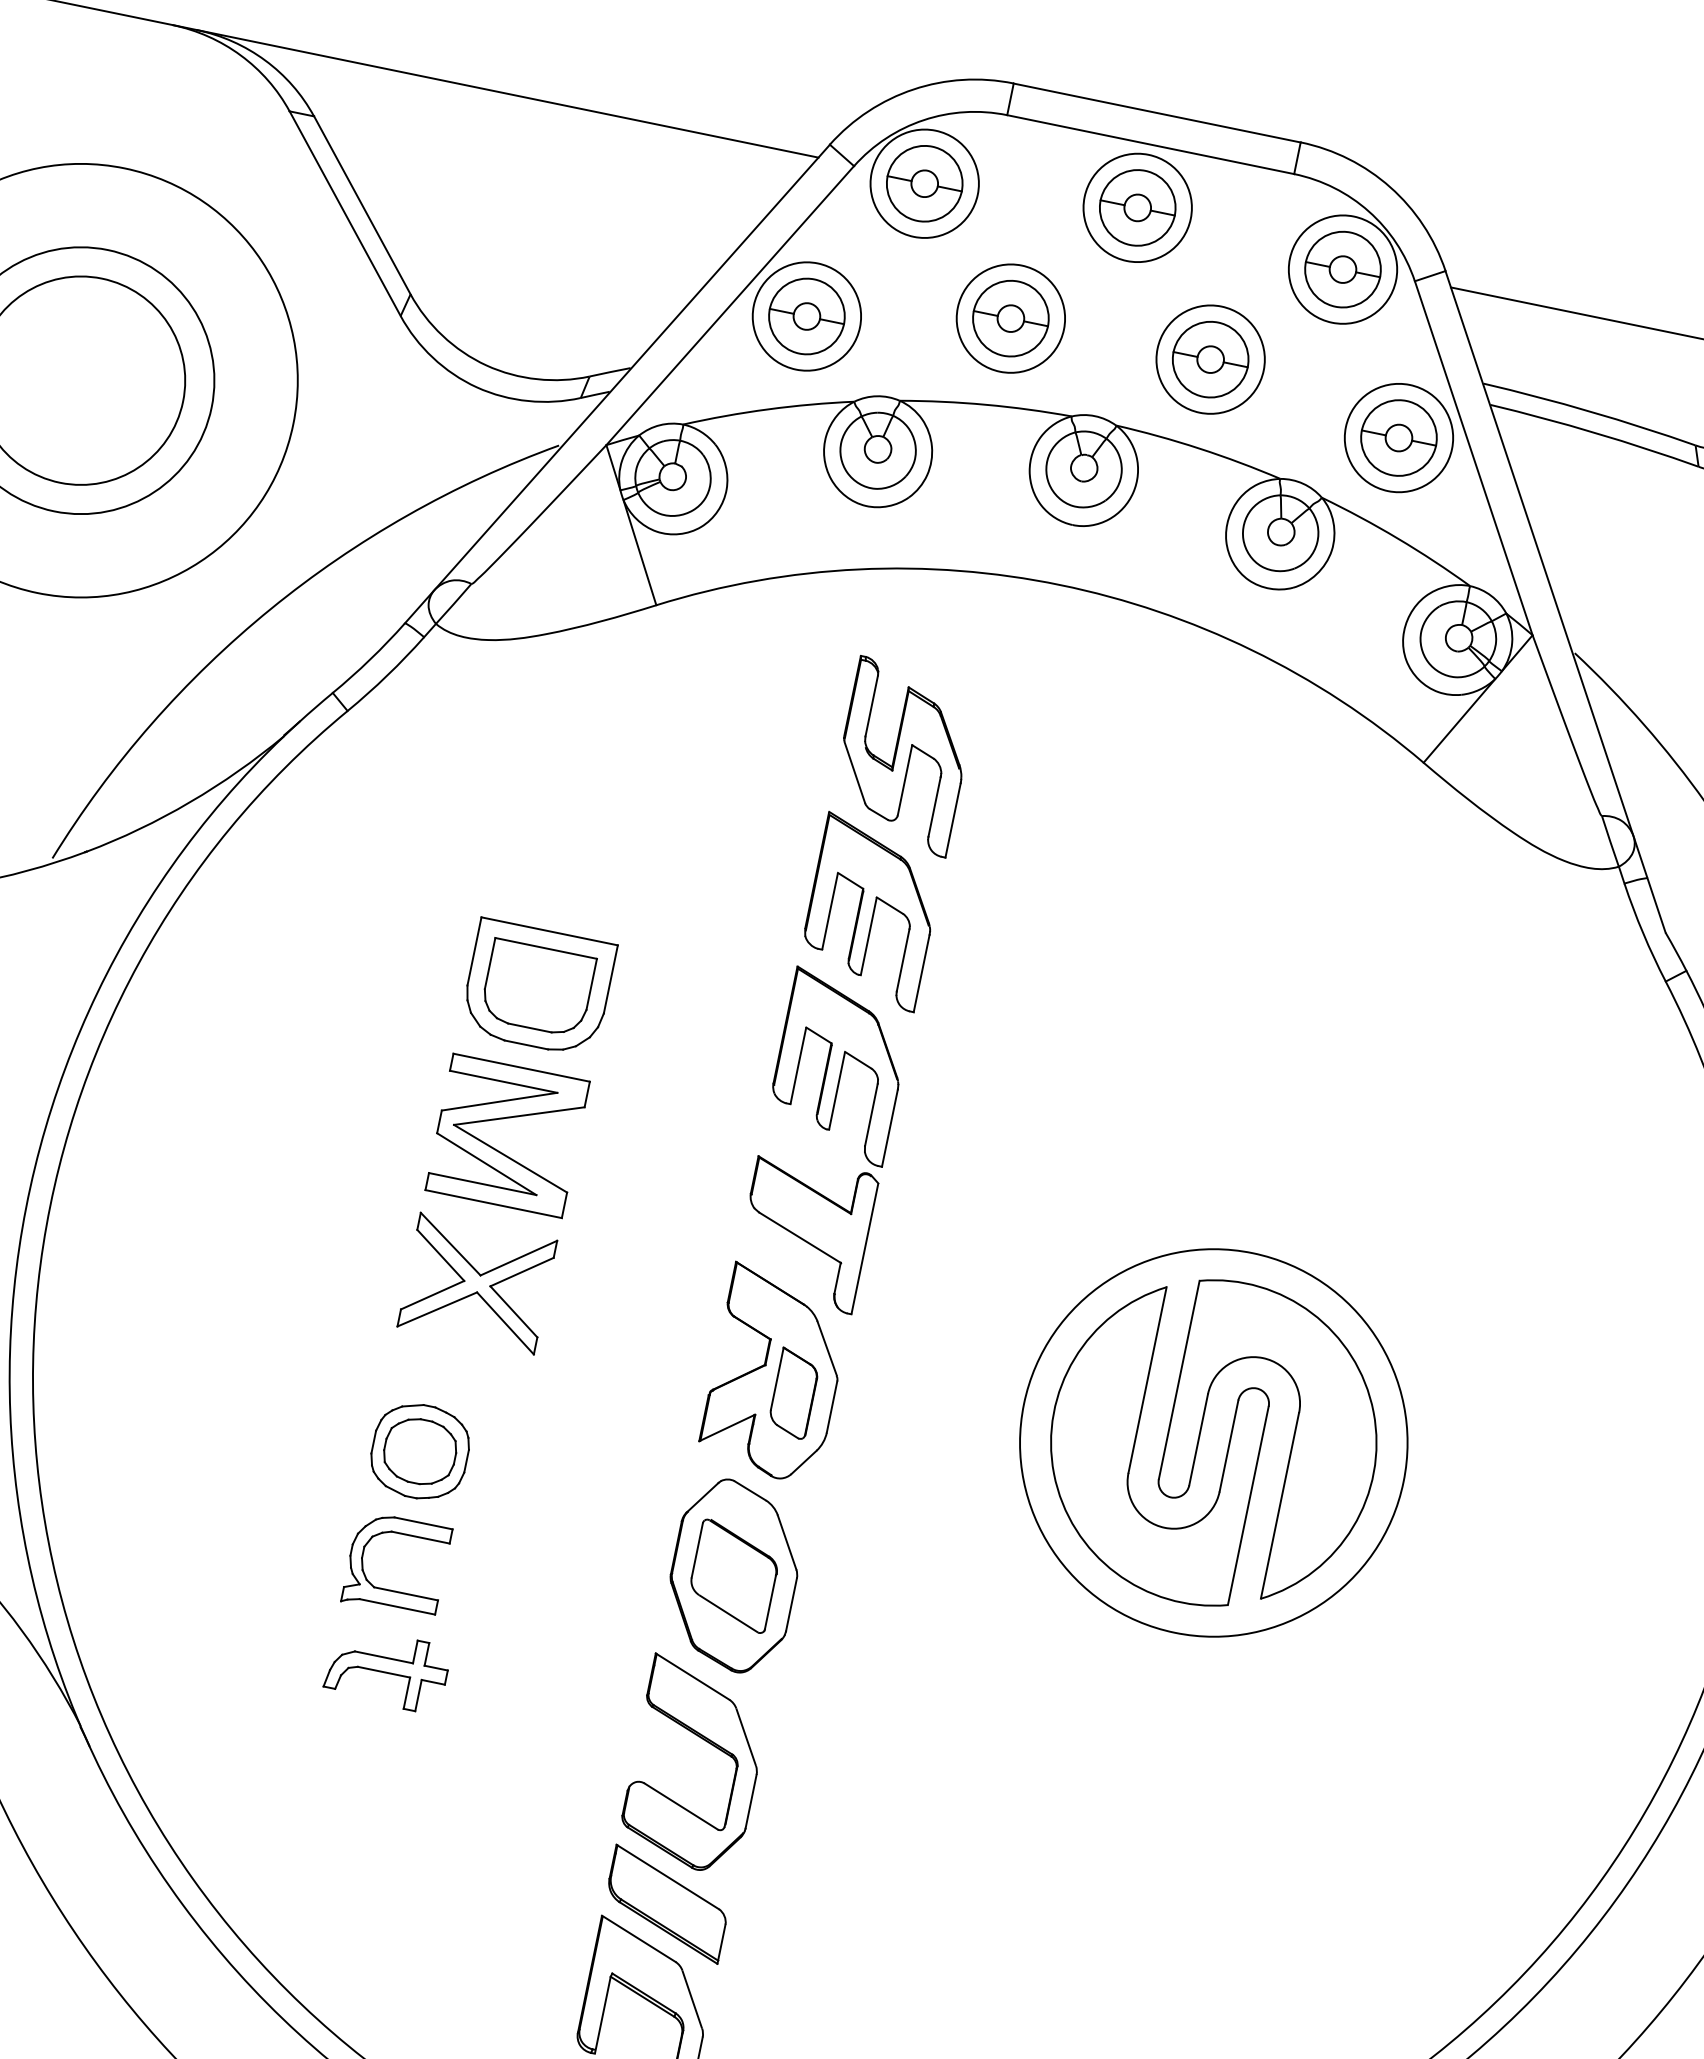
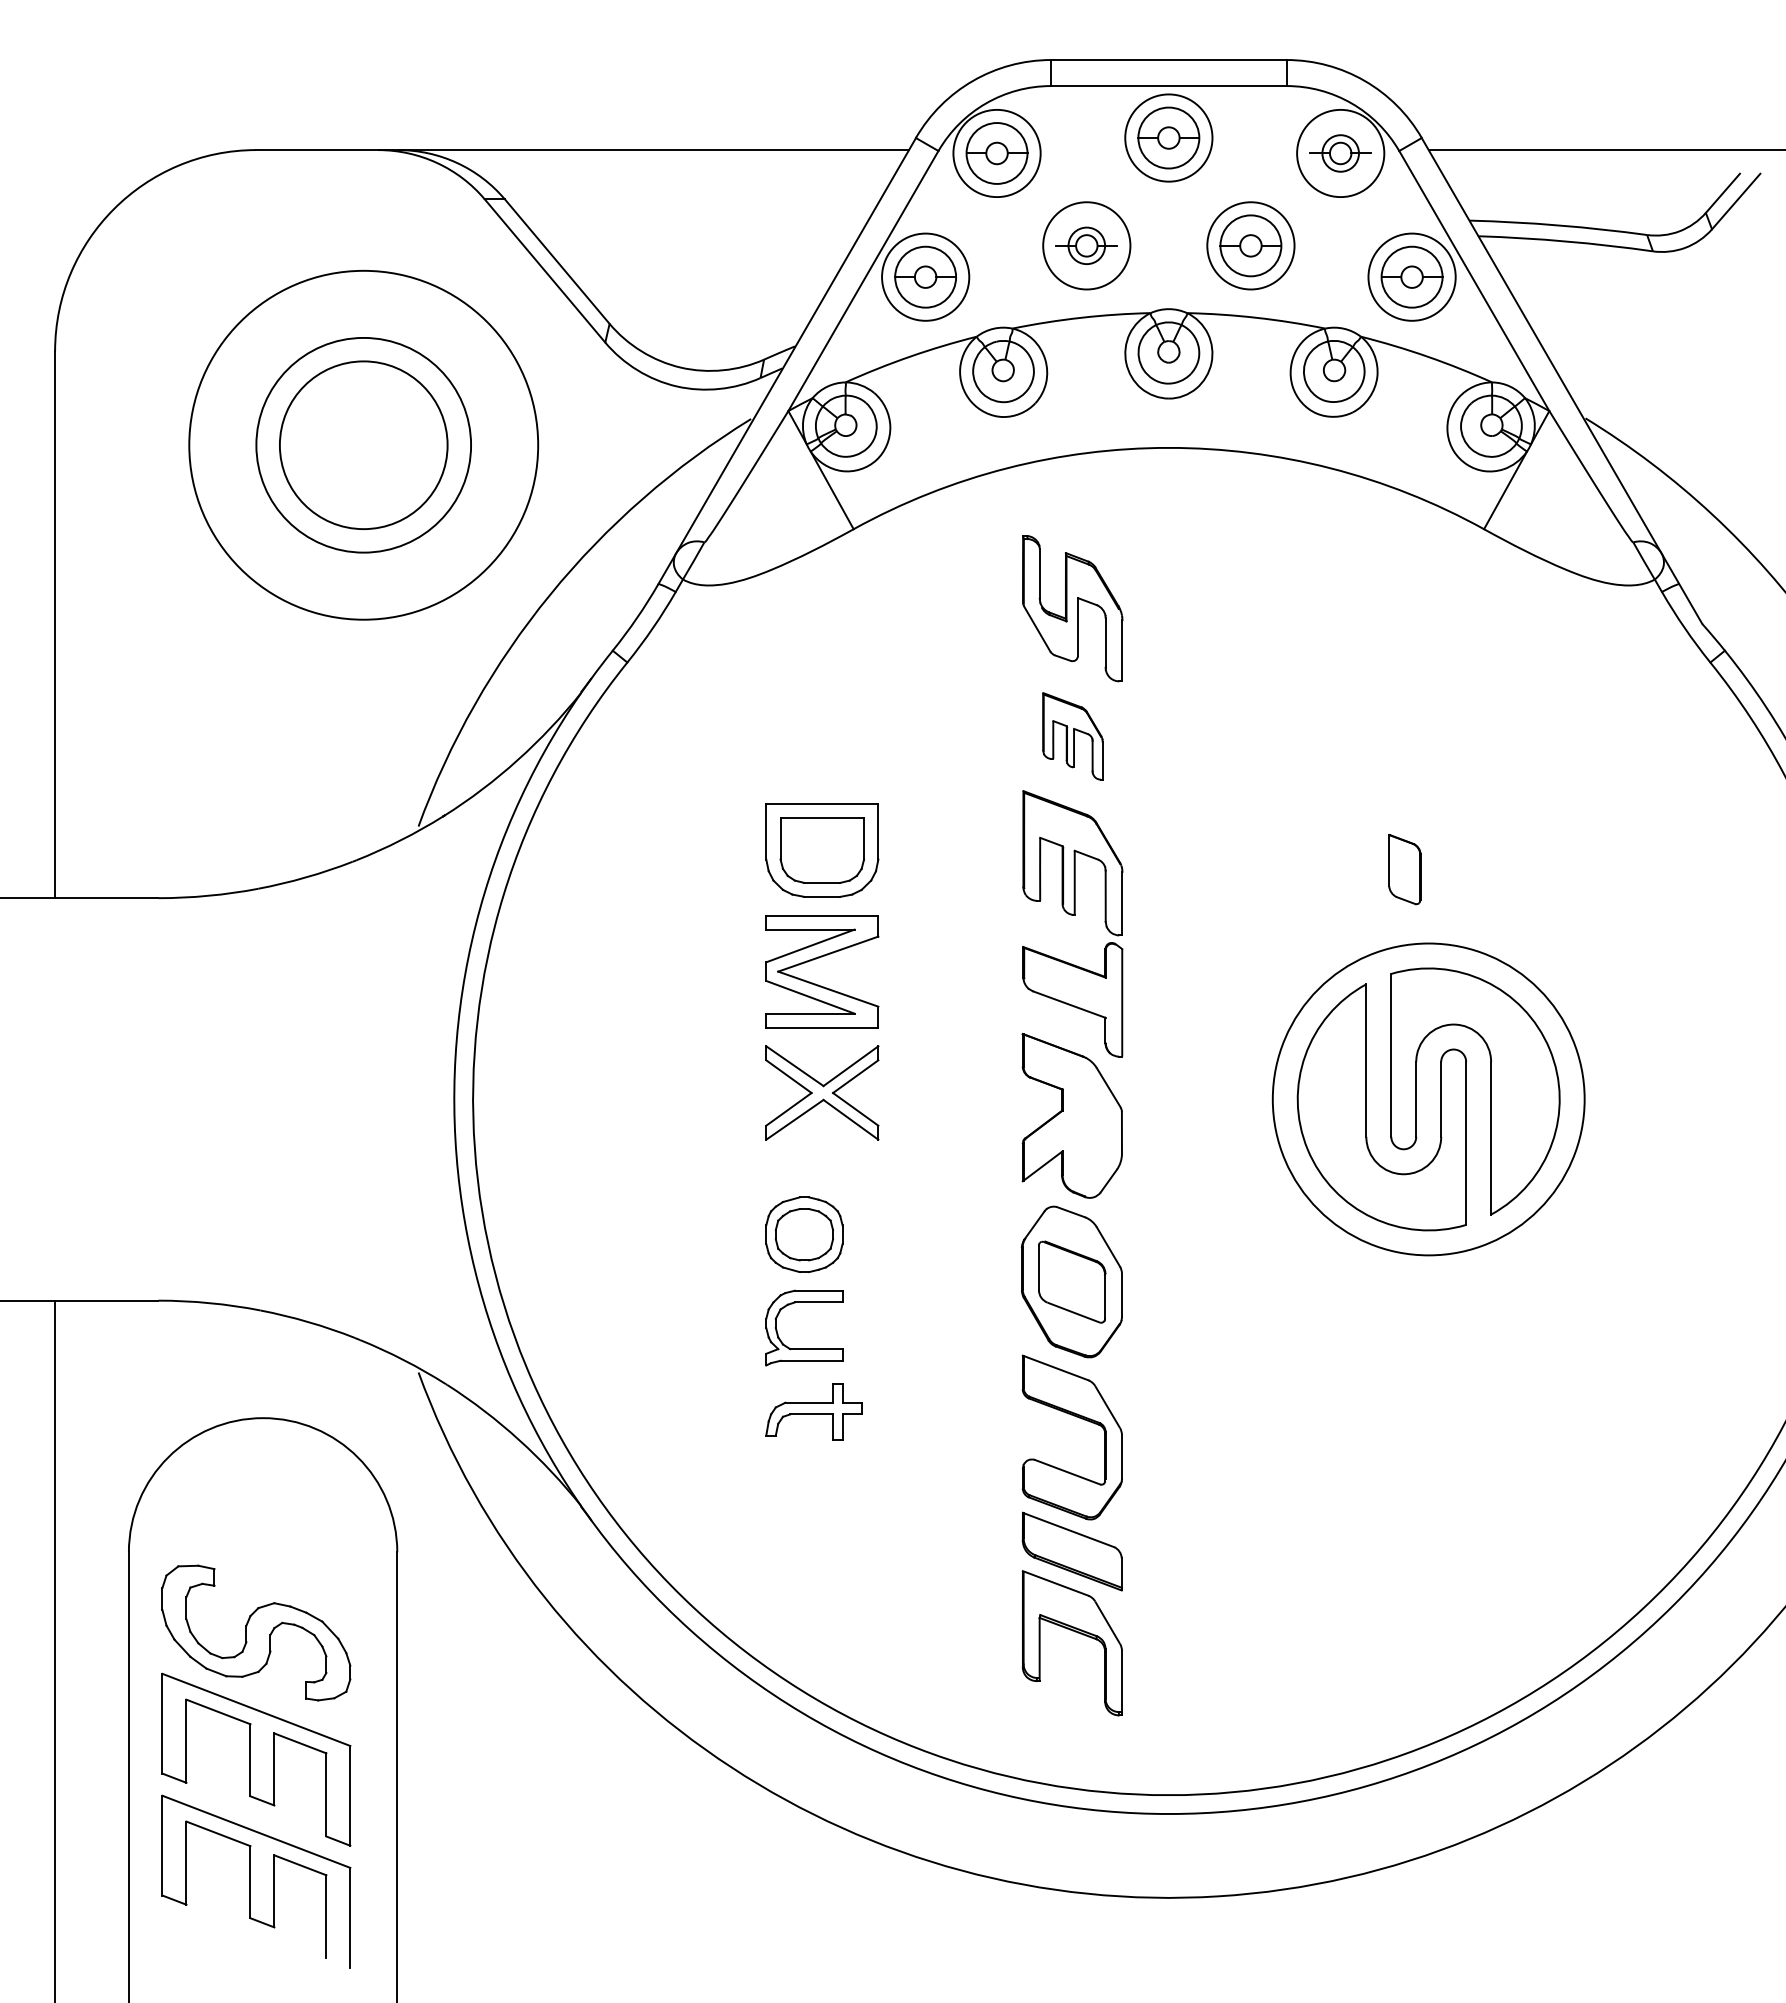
circle: (1342, 269) -> (1340, 153), size x0.6
circle: (1010, 318) -> (1086, 245), size x0.6
part: (870, 912) -> (1072, 736), size x0.6
part: (793, 1393) -> (1404, 869), moved

